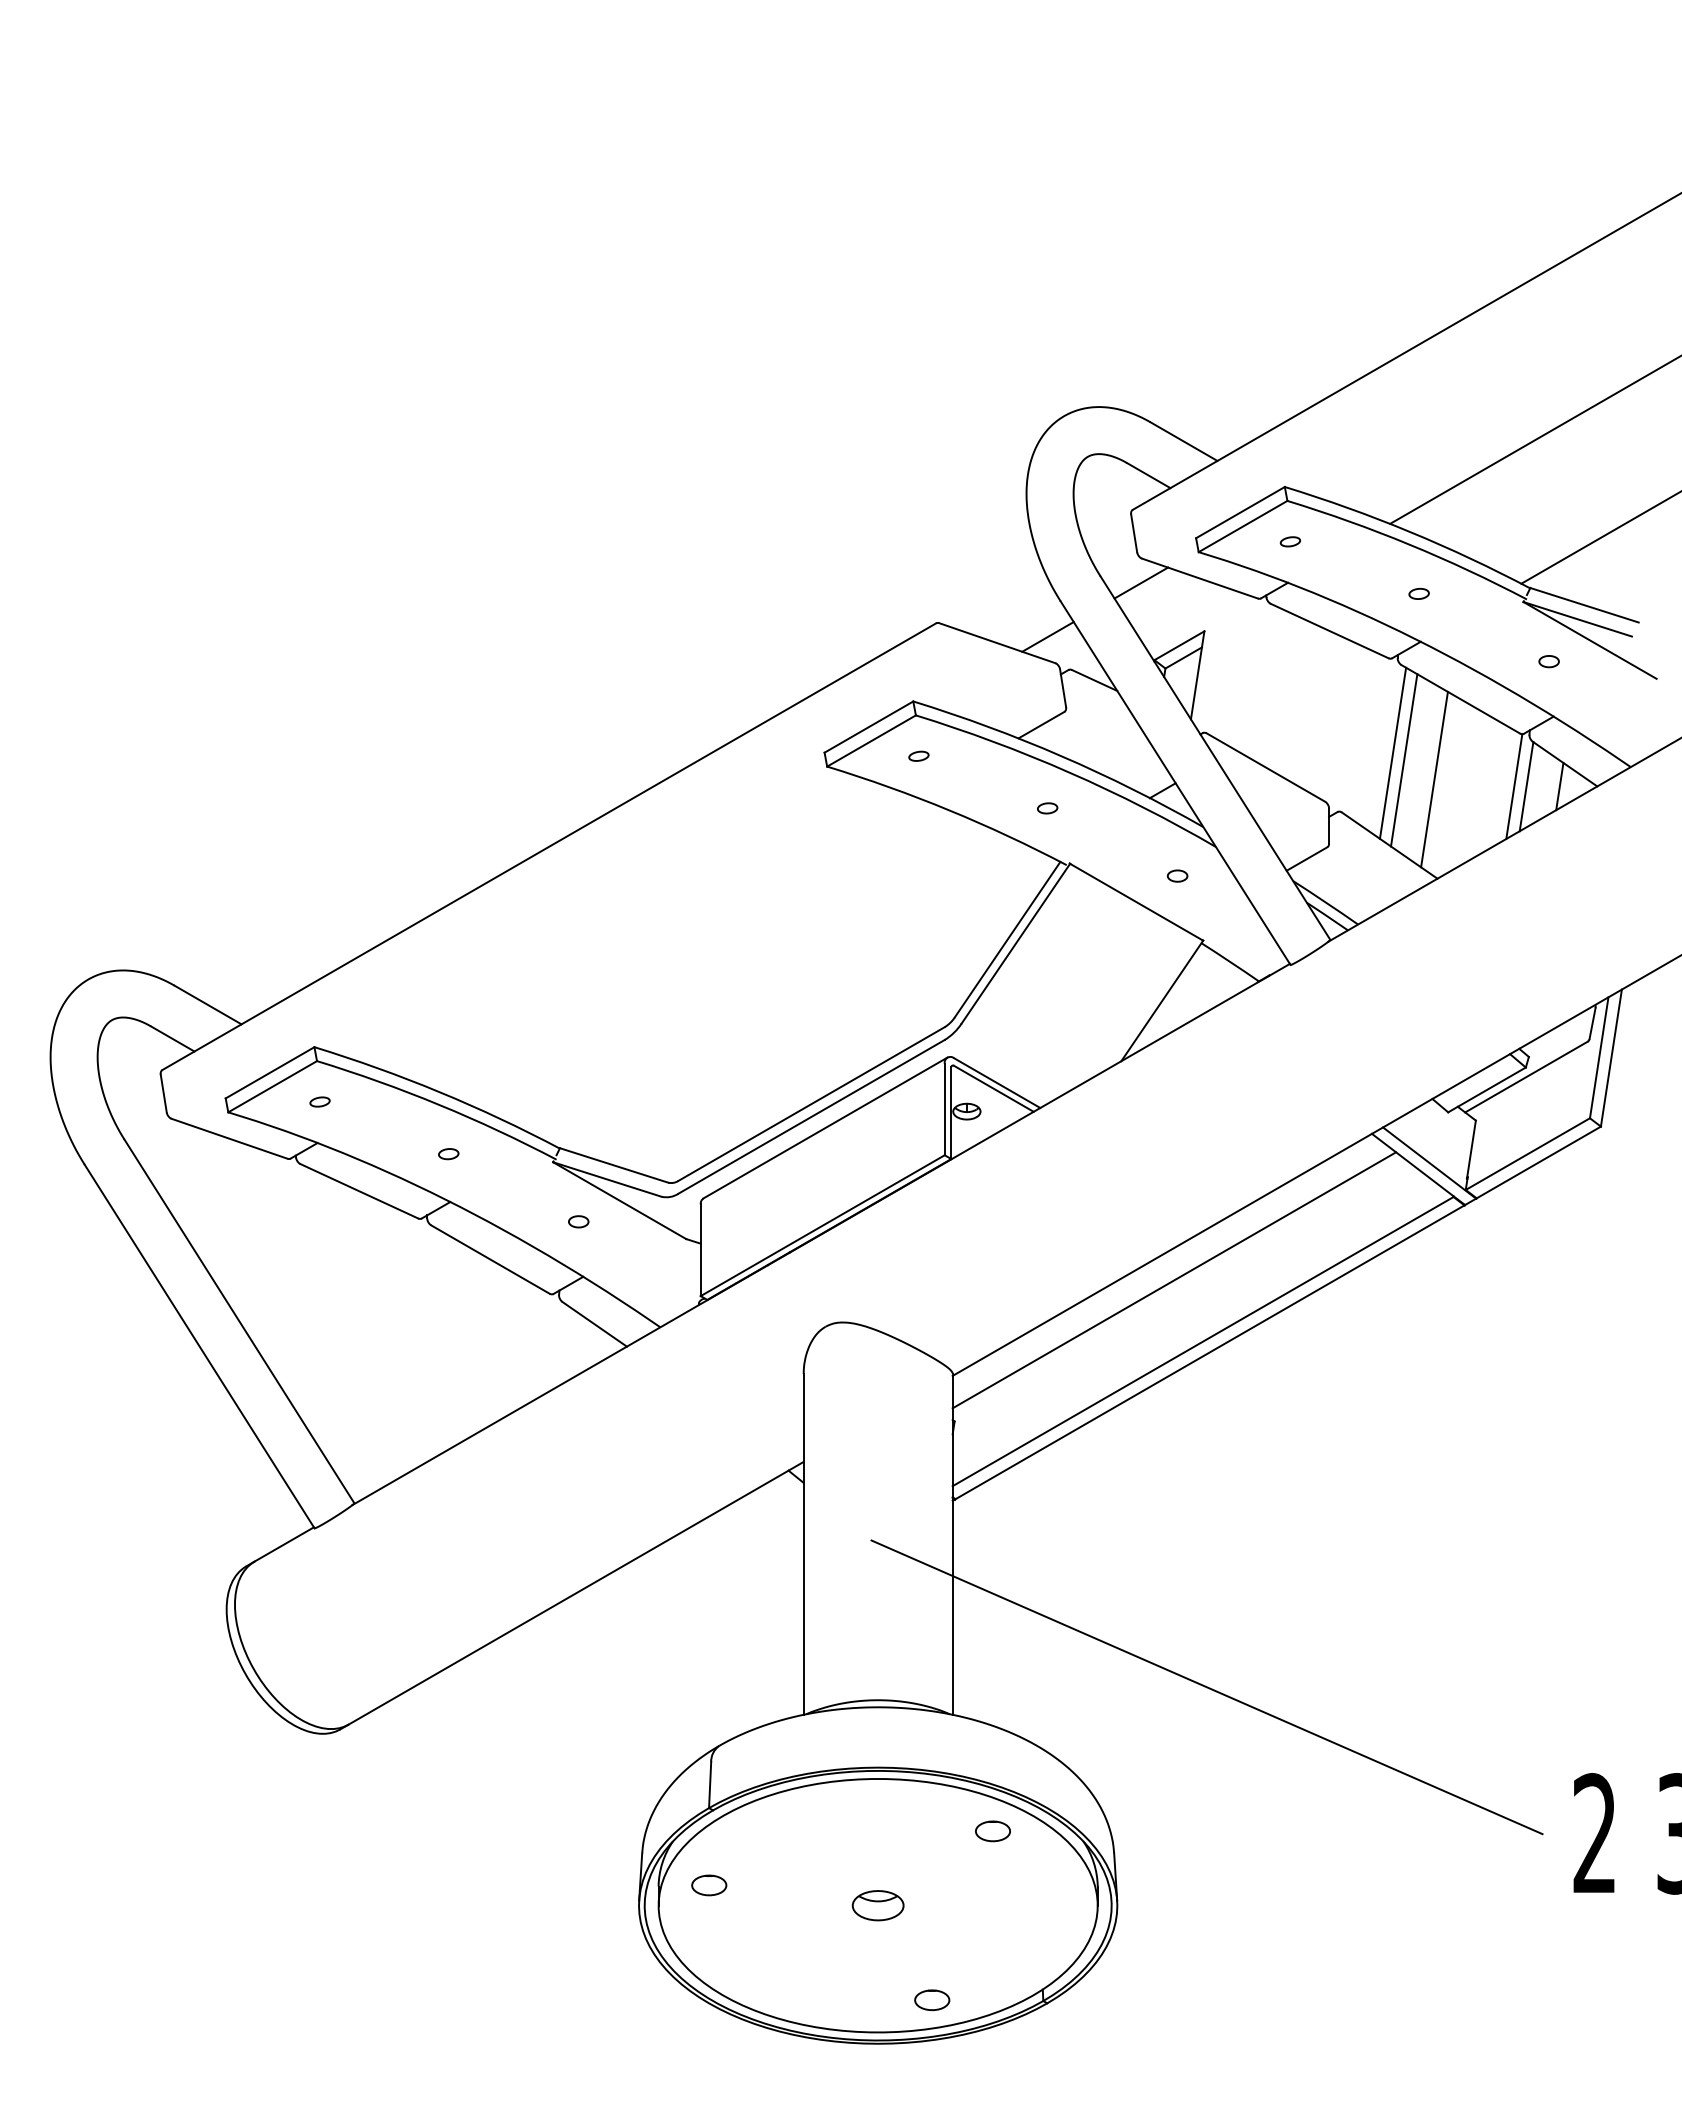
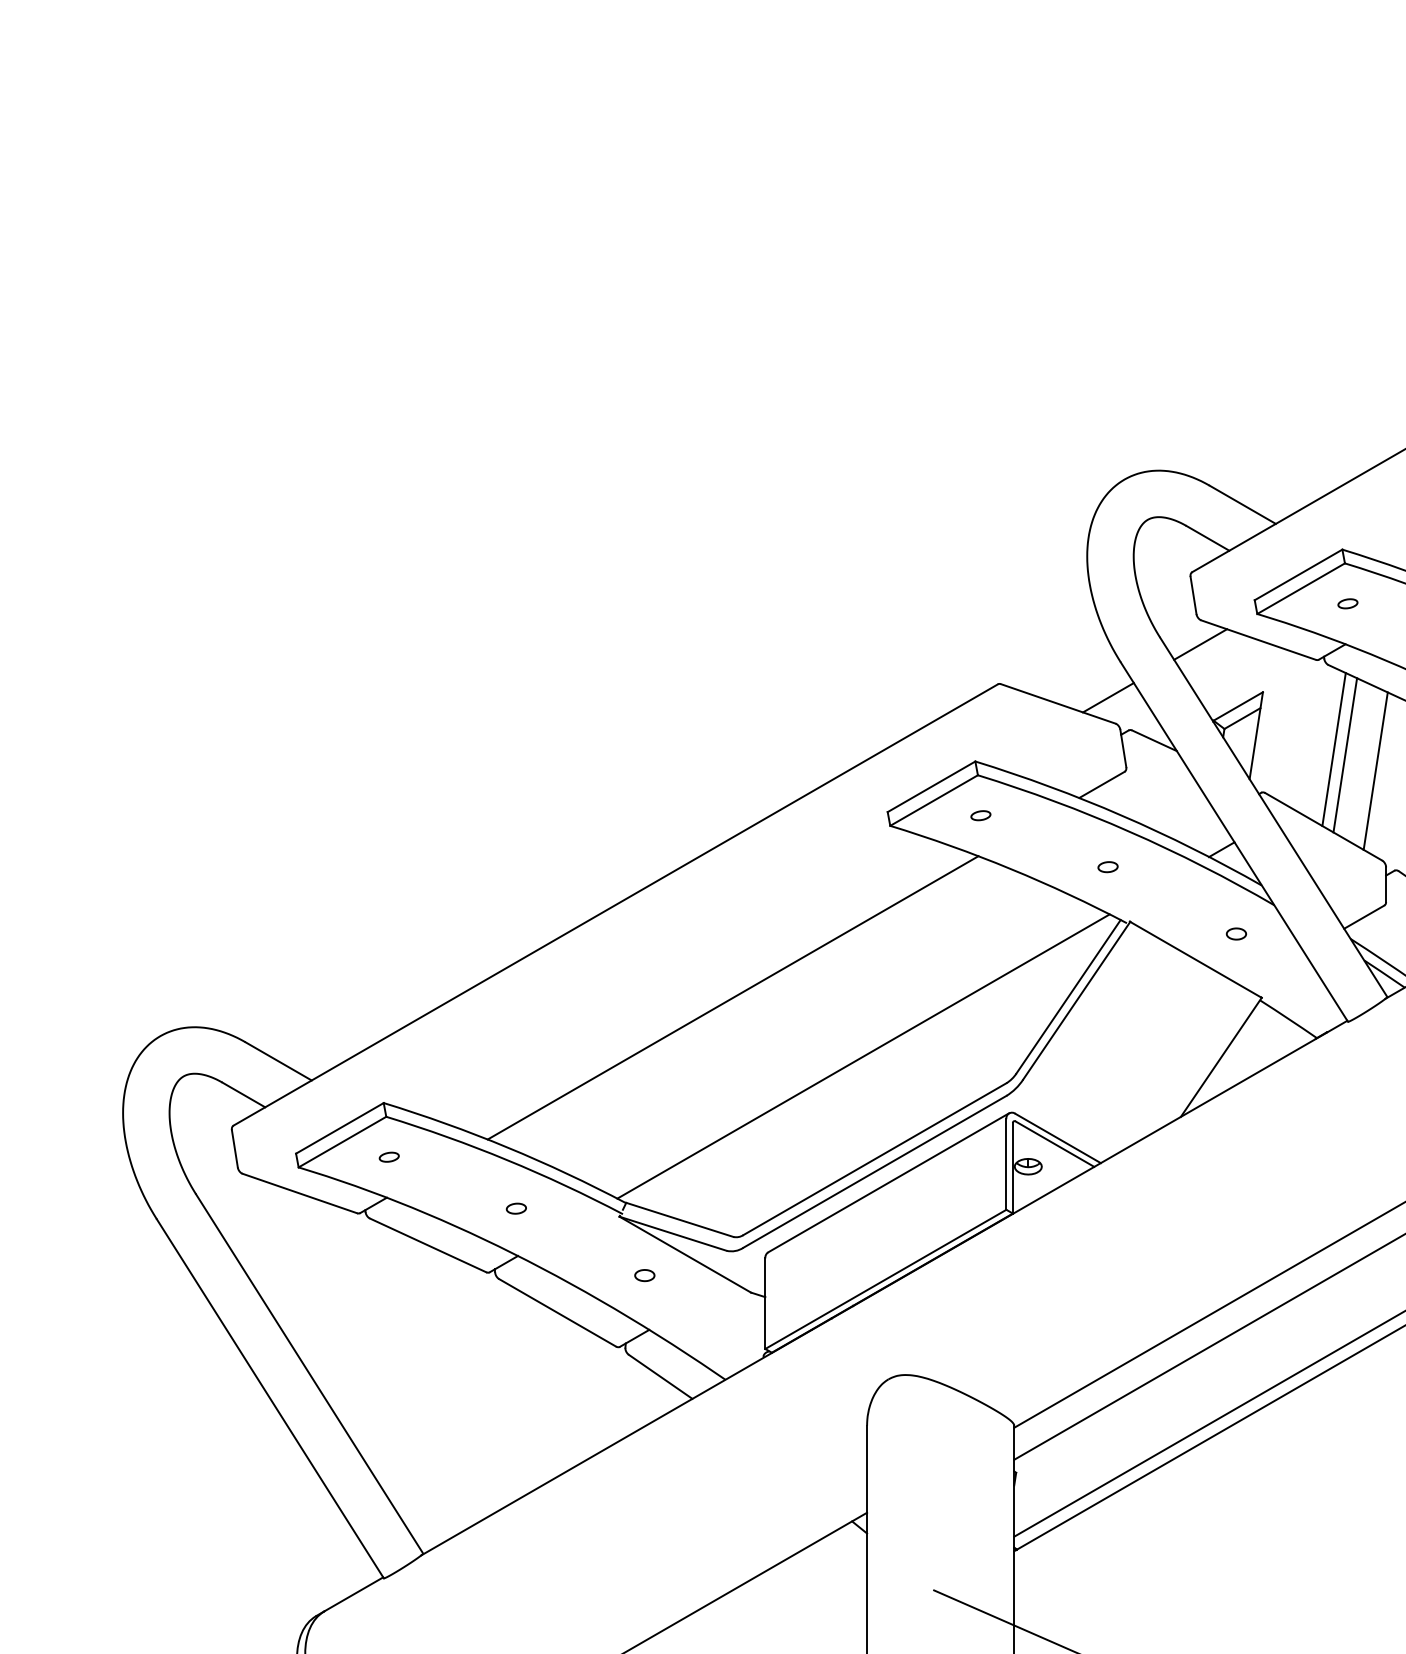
line: (1276, 688) -> (1334, 748), added
line: (1287, 695) -> (1345, 755), added
line: (1318, 710) -> (1375, 770), added
line: (667, 940) -> (732, 997), added
line: (799, 999) -> (862, 1055), added

